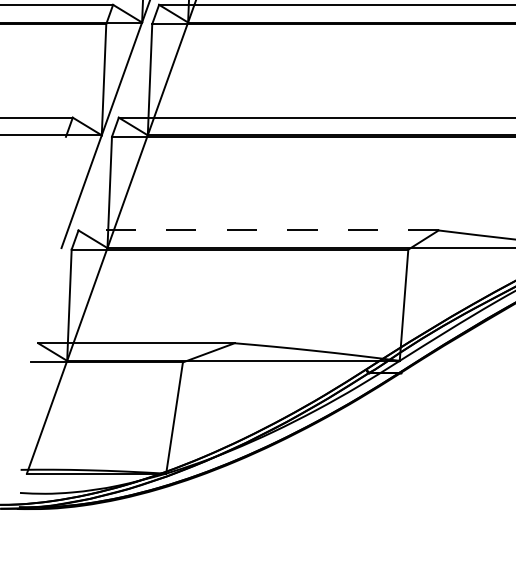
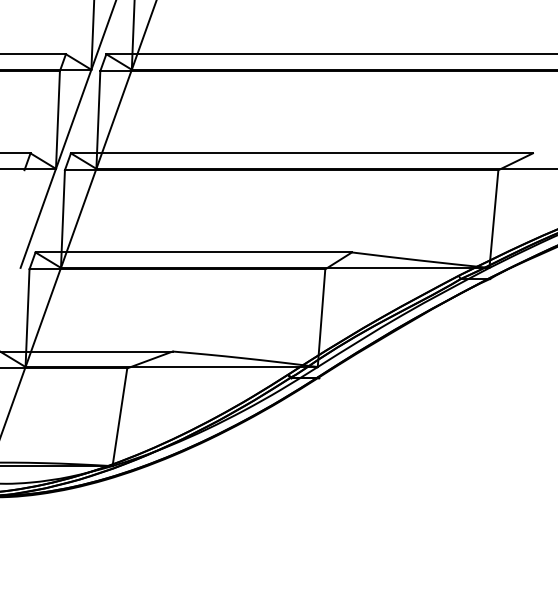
line: (258, 230) -> (193, 252), dashed -> solid

